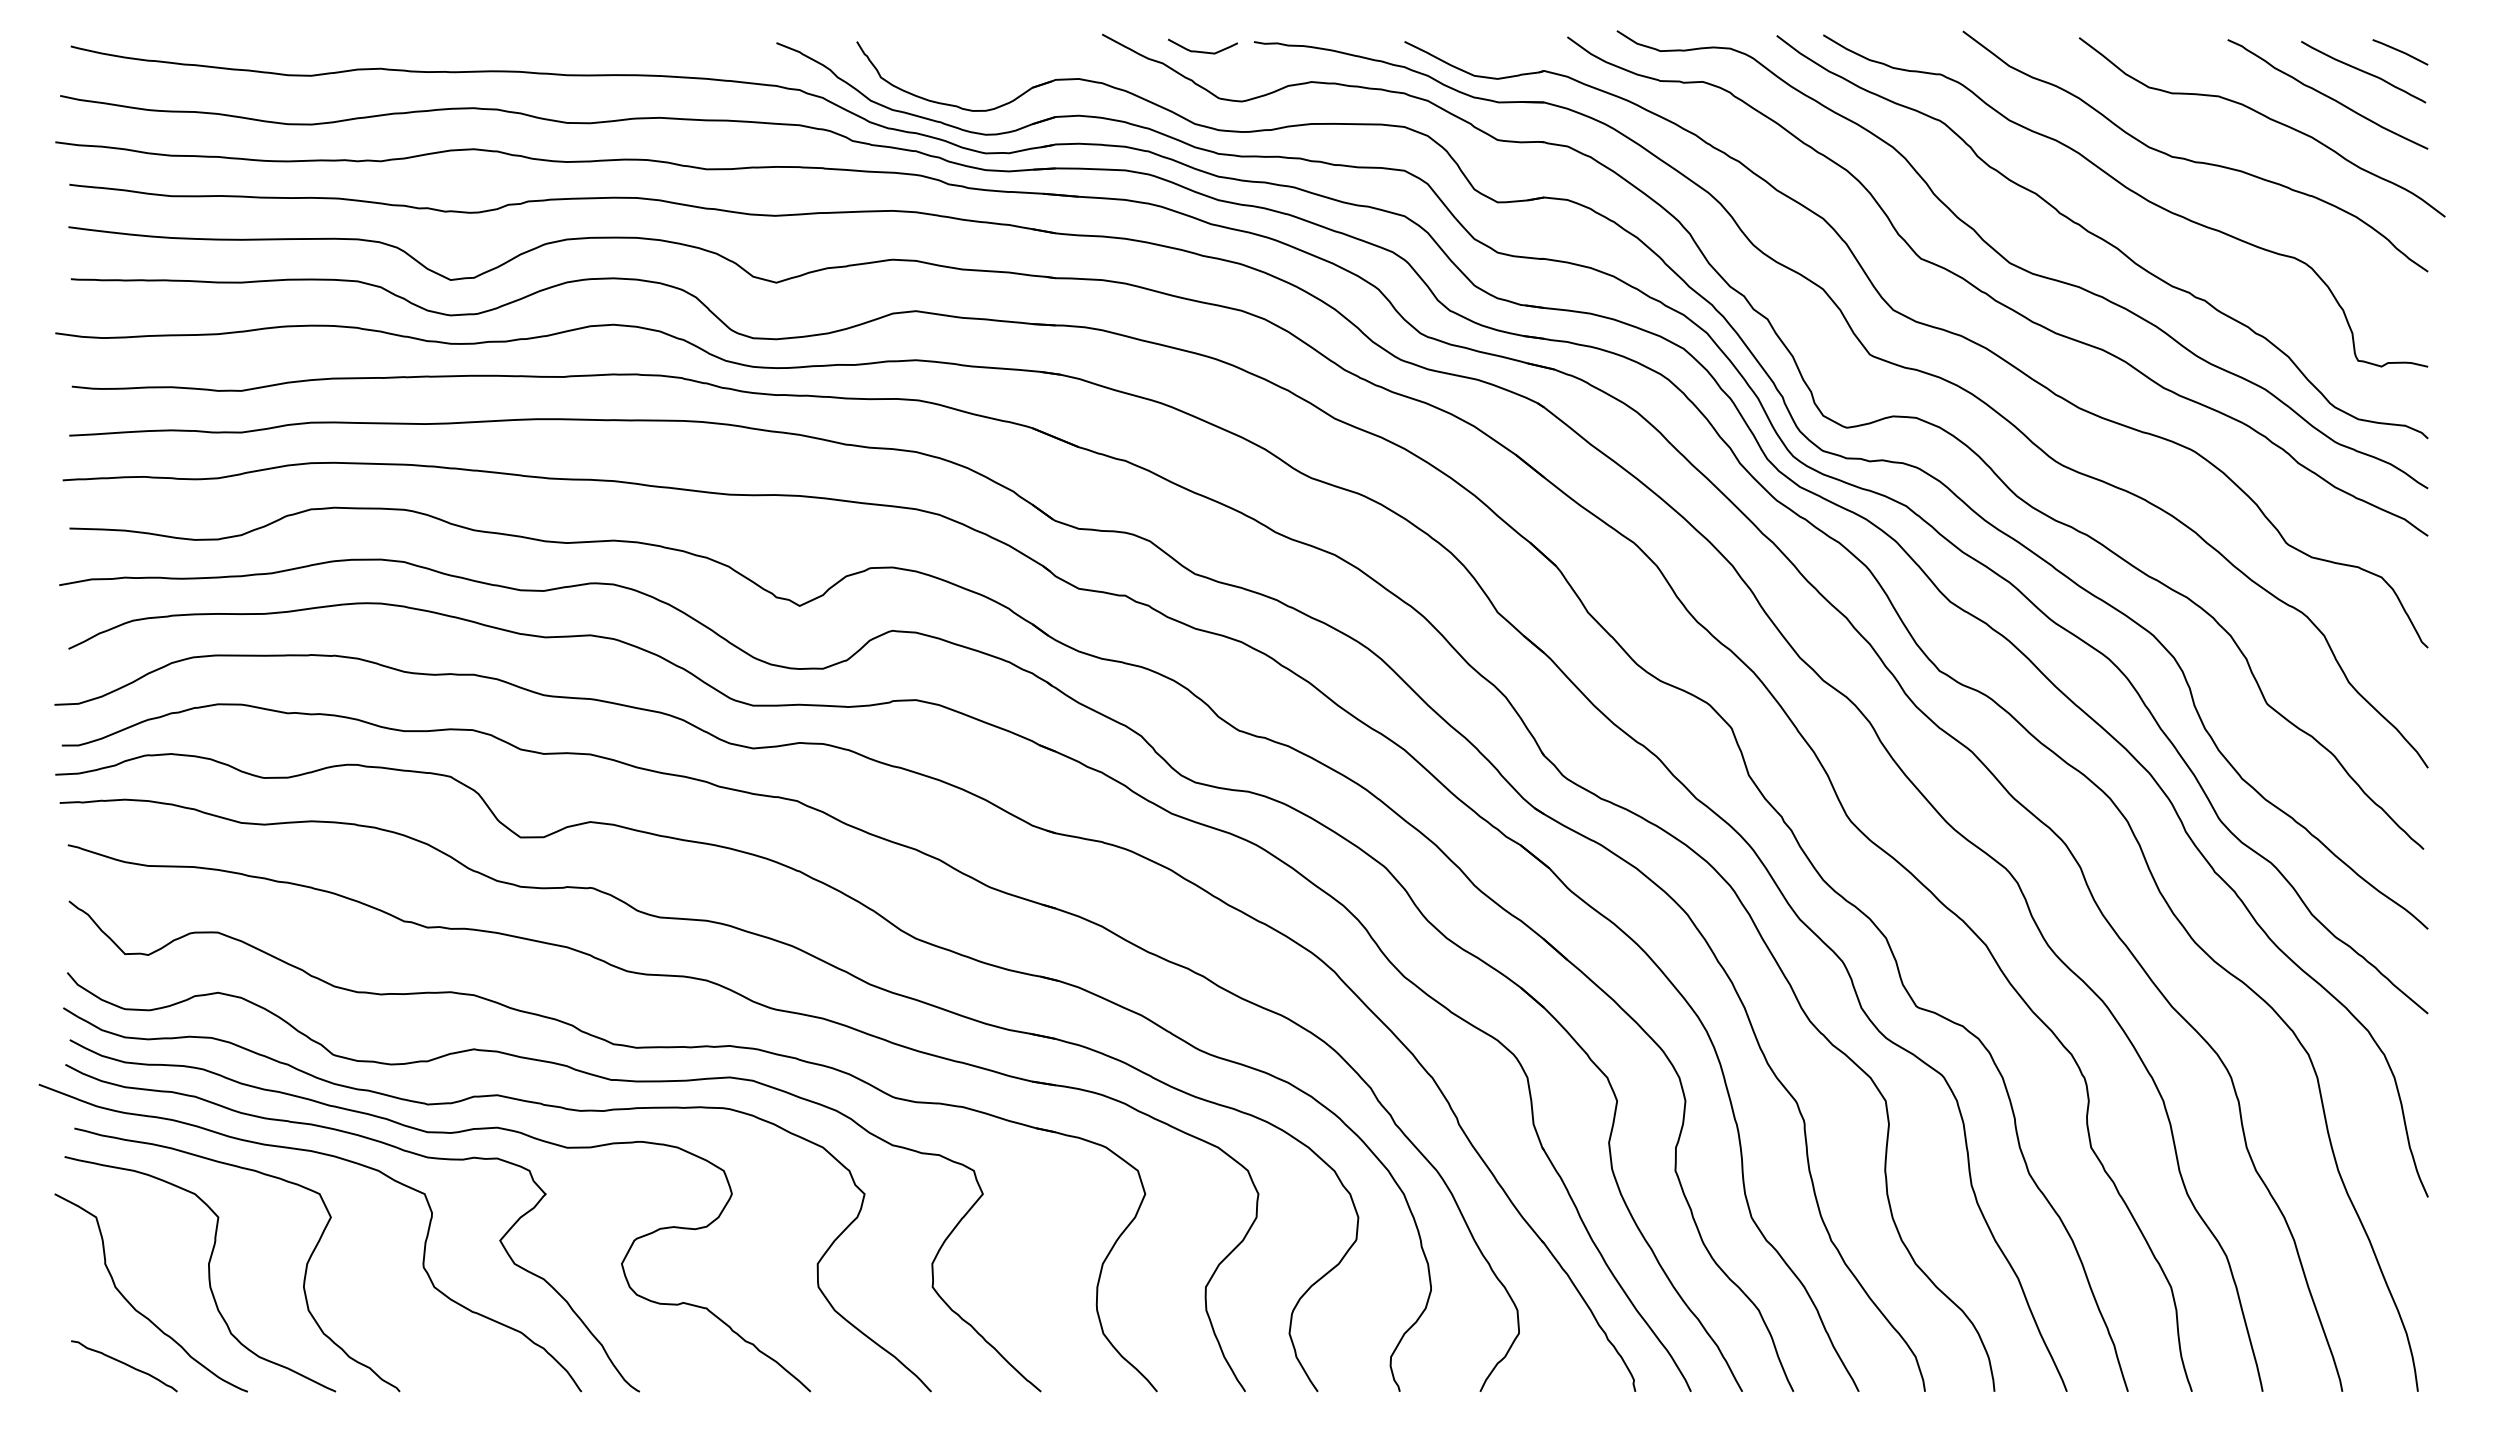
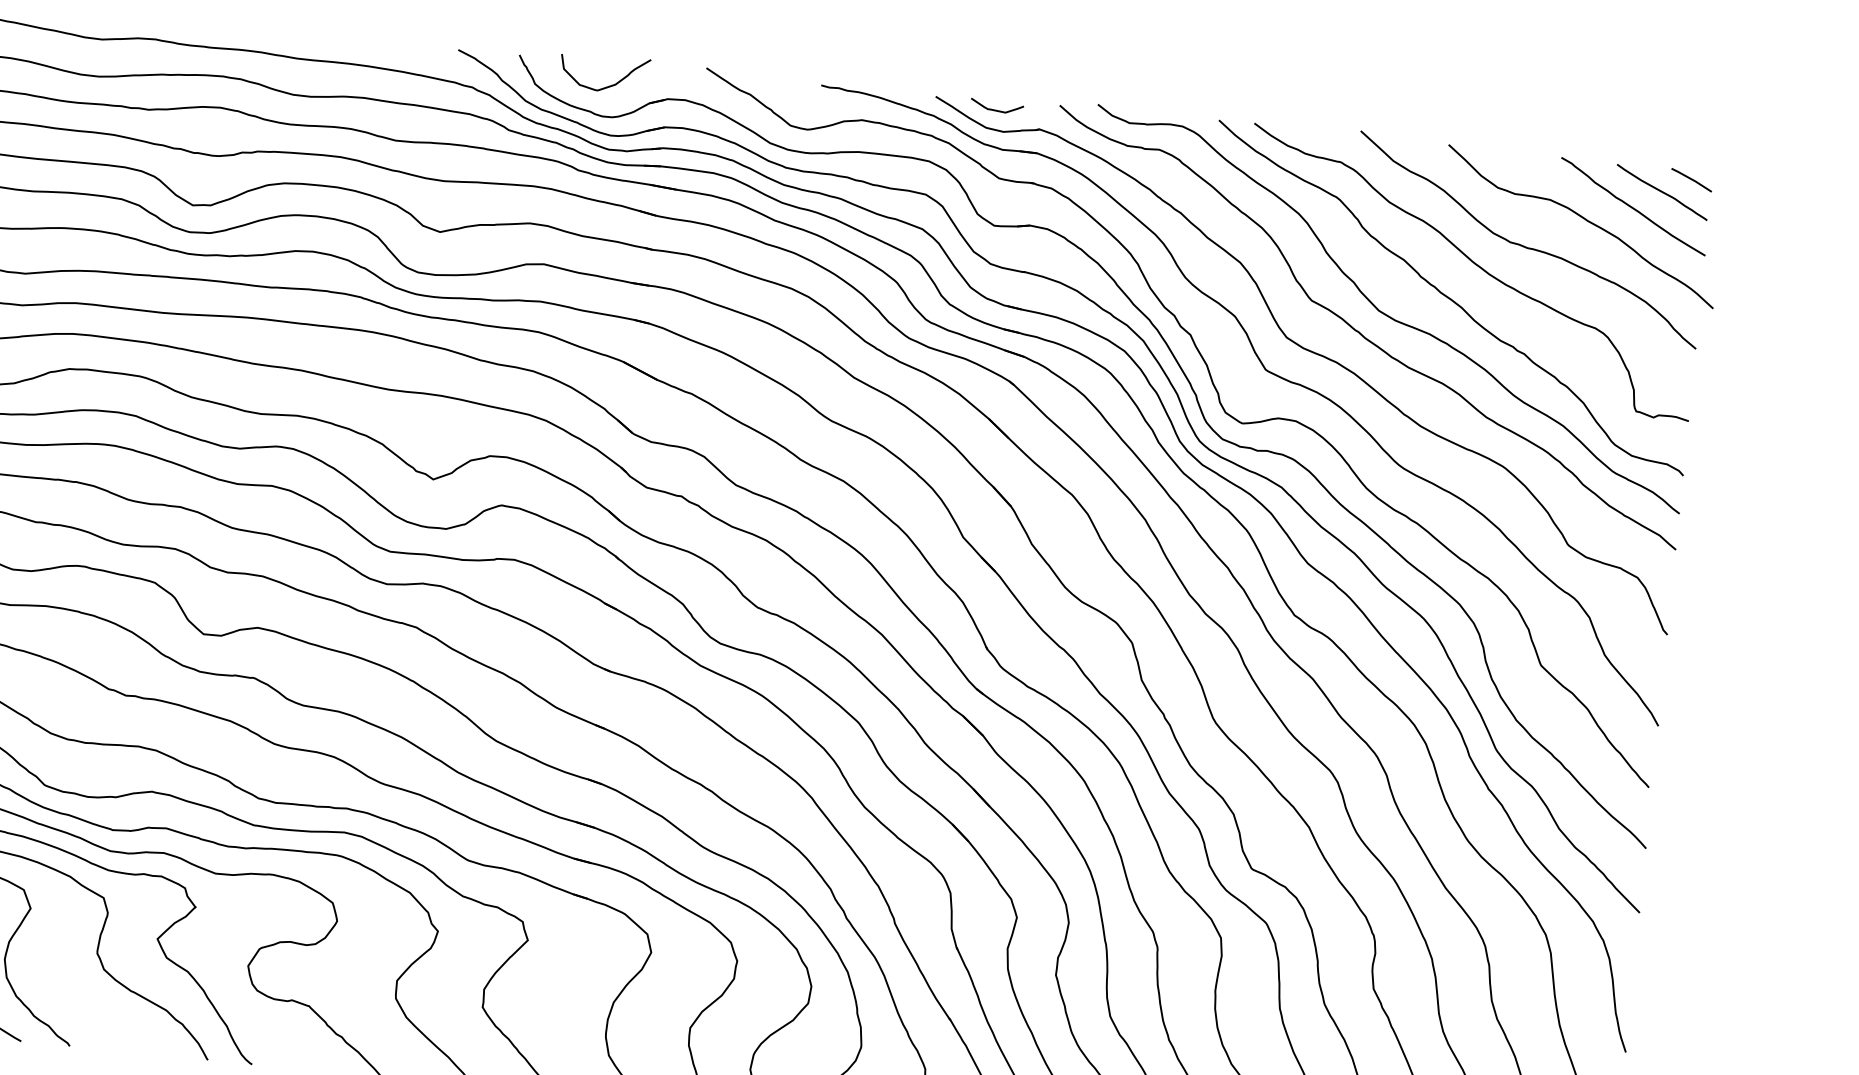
curve: (1202, 51) -> (996, 110), moved
curve: (977, 70) -> (609, 86), added

